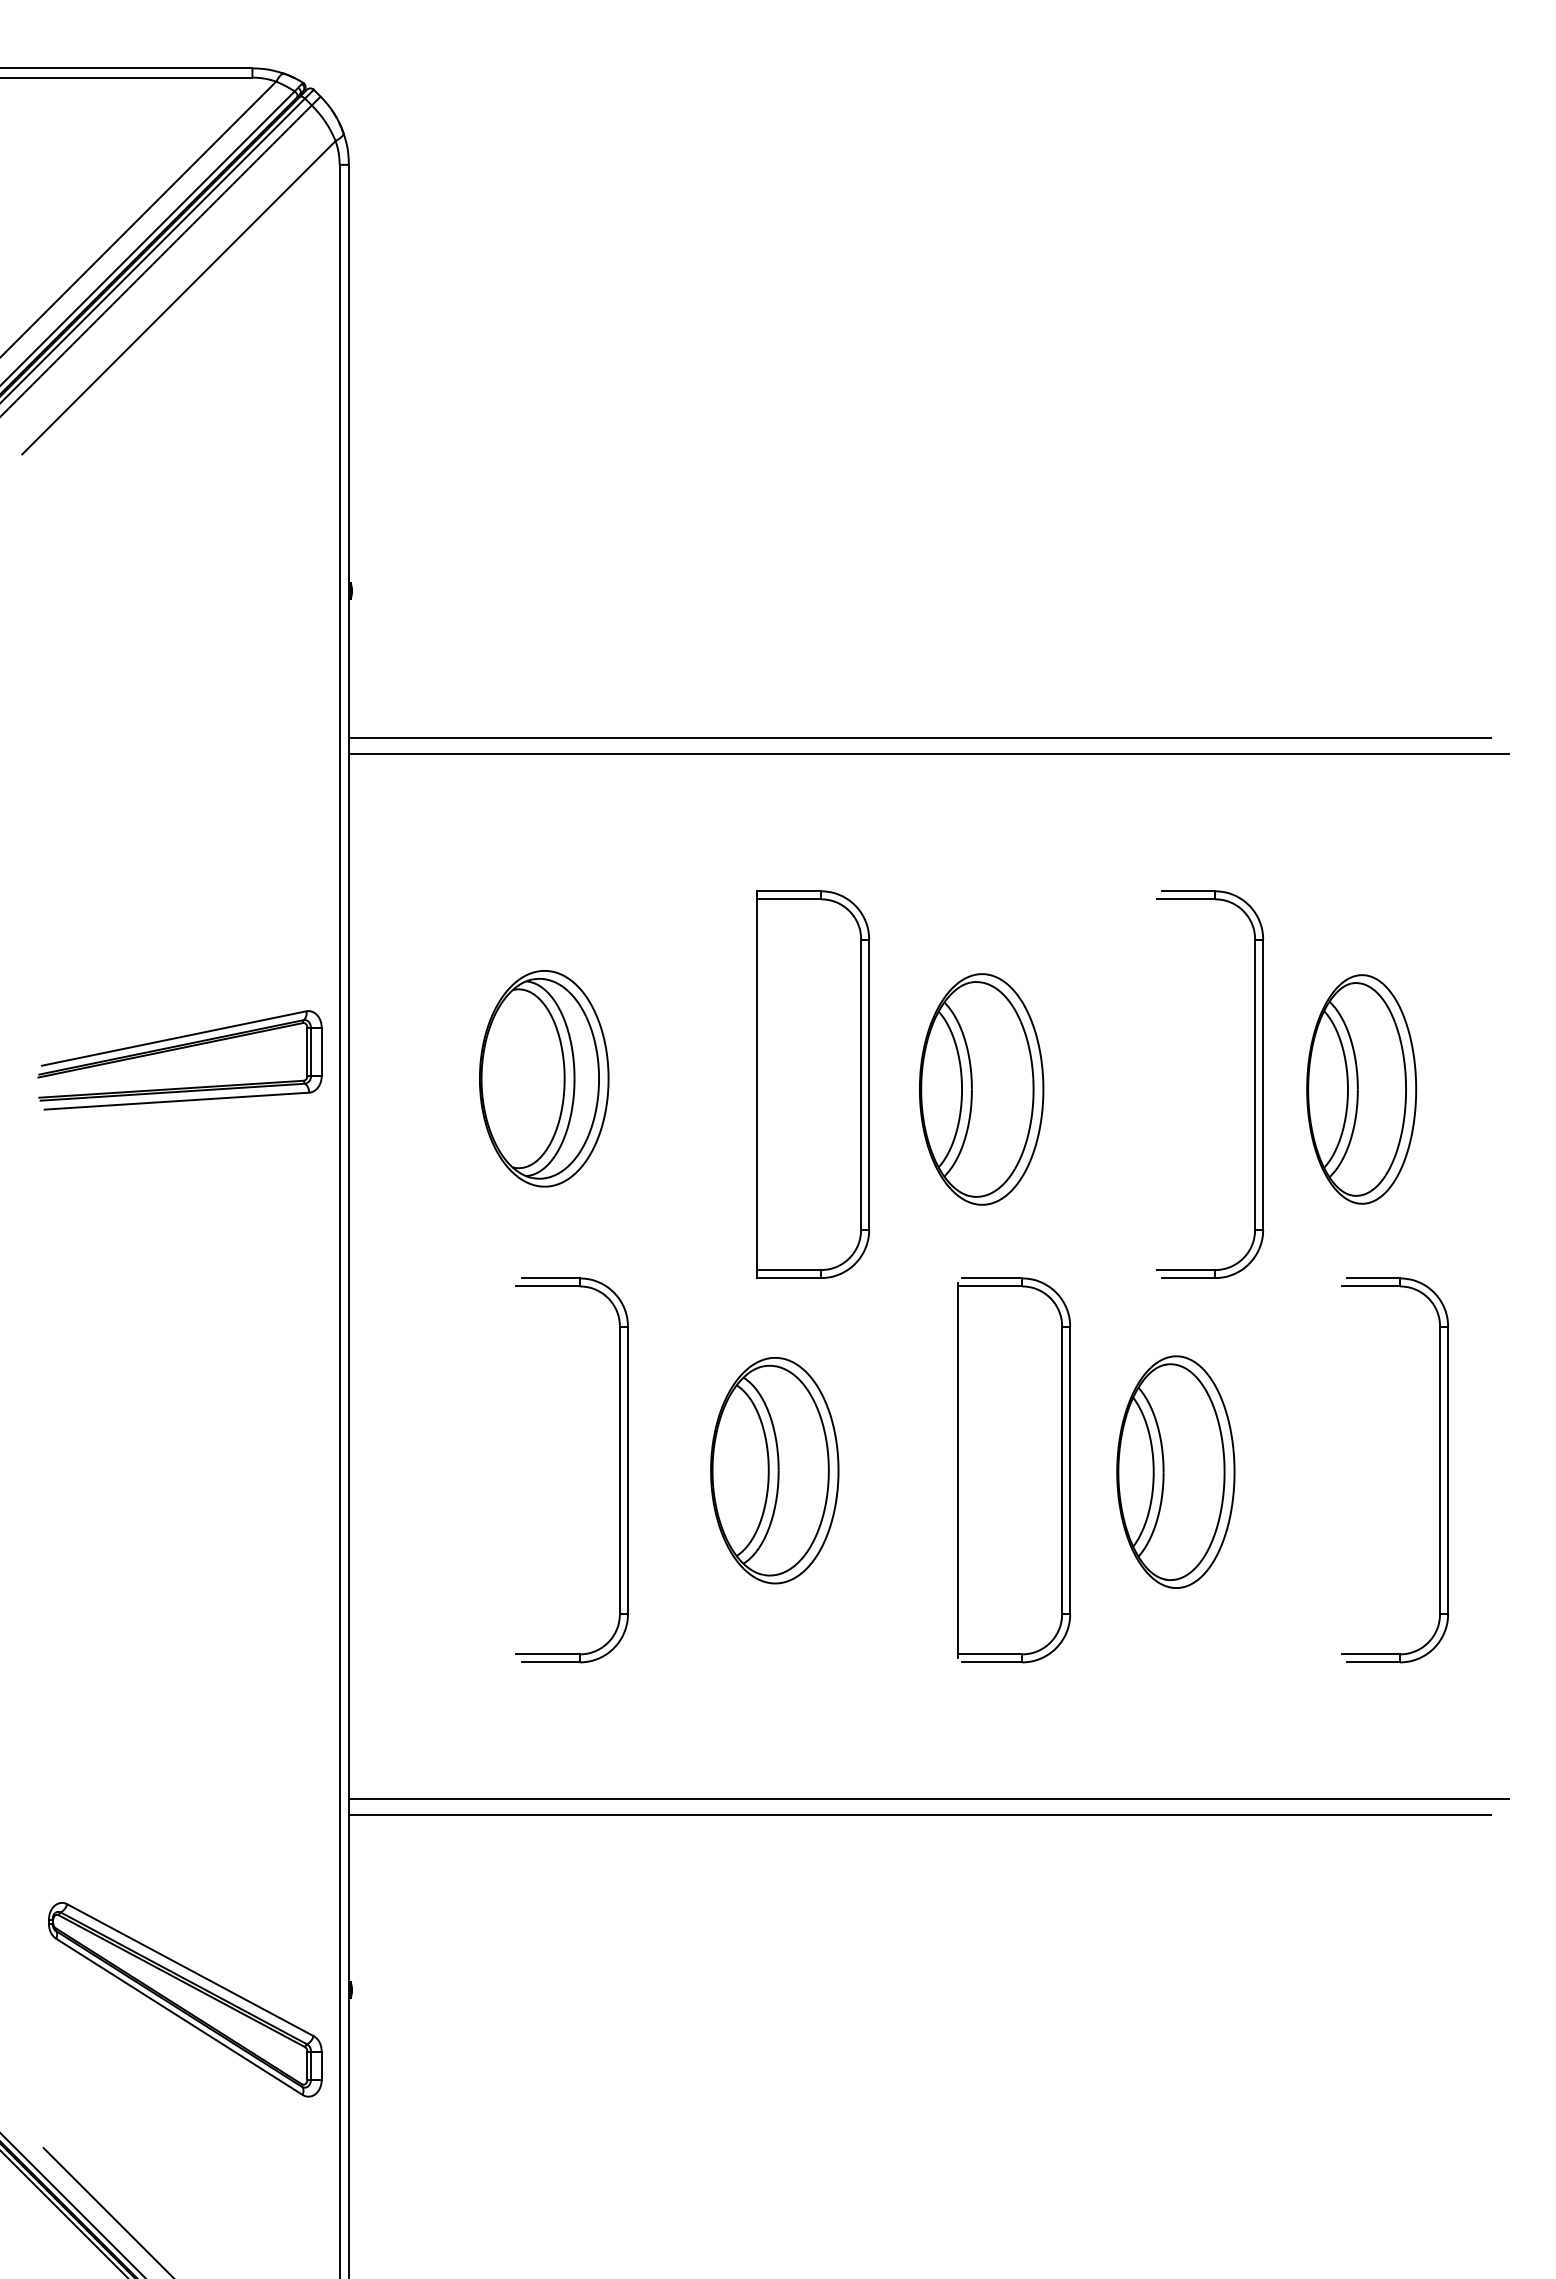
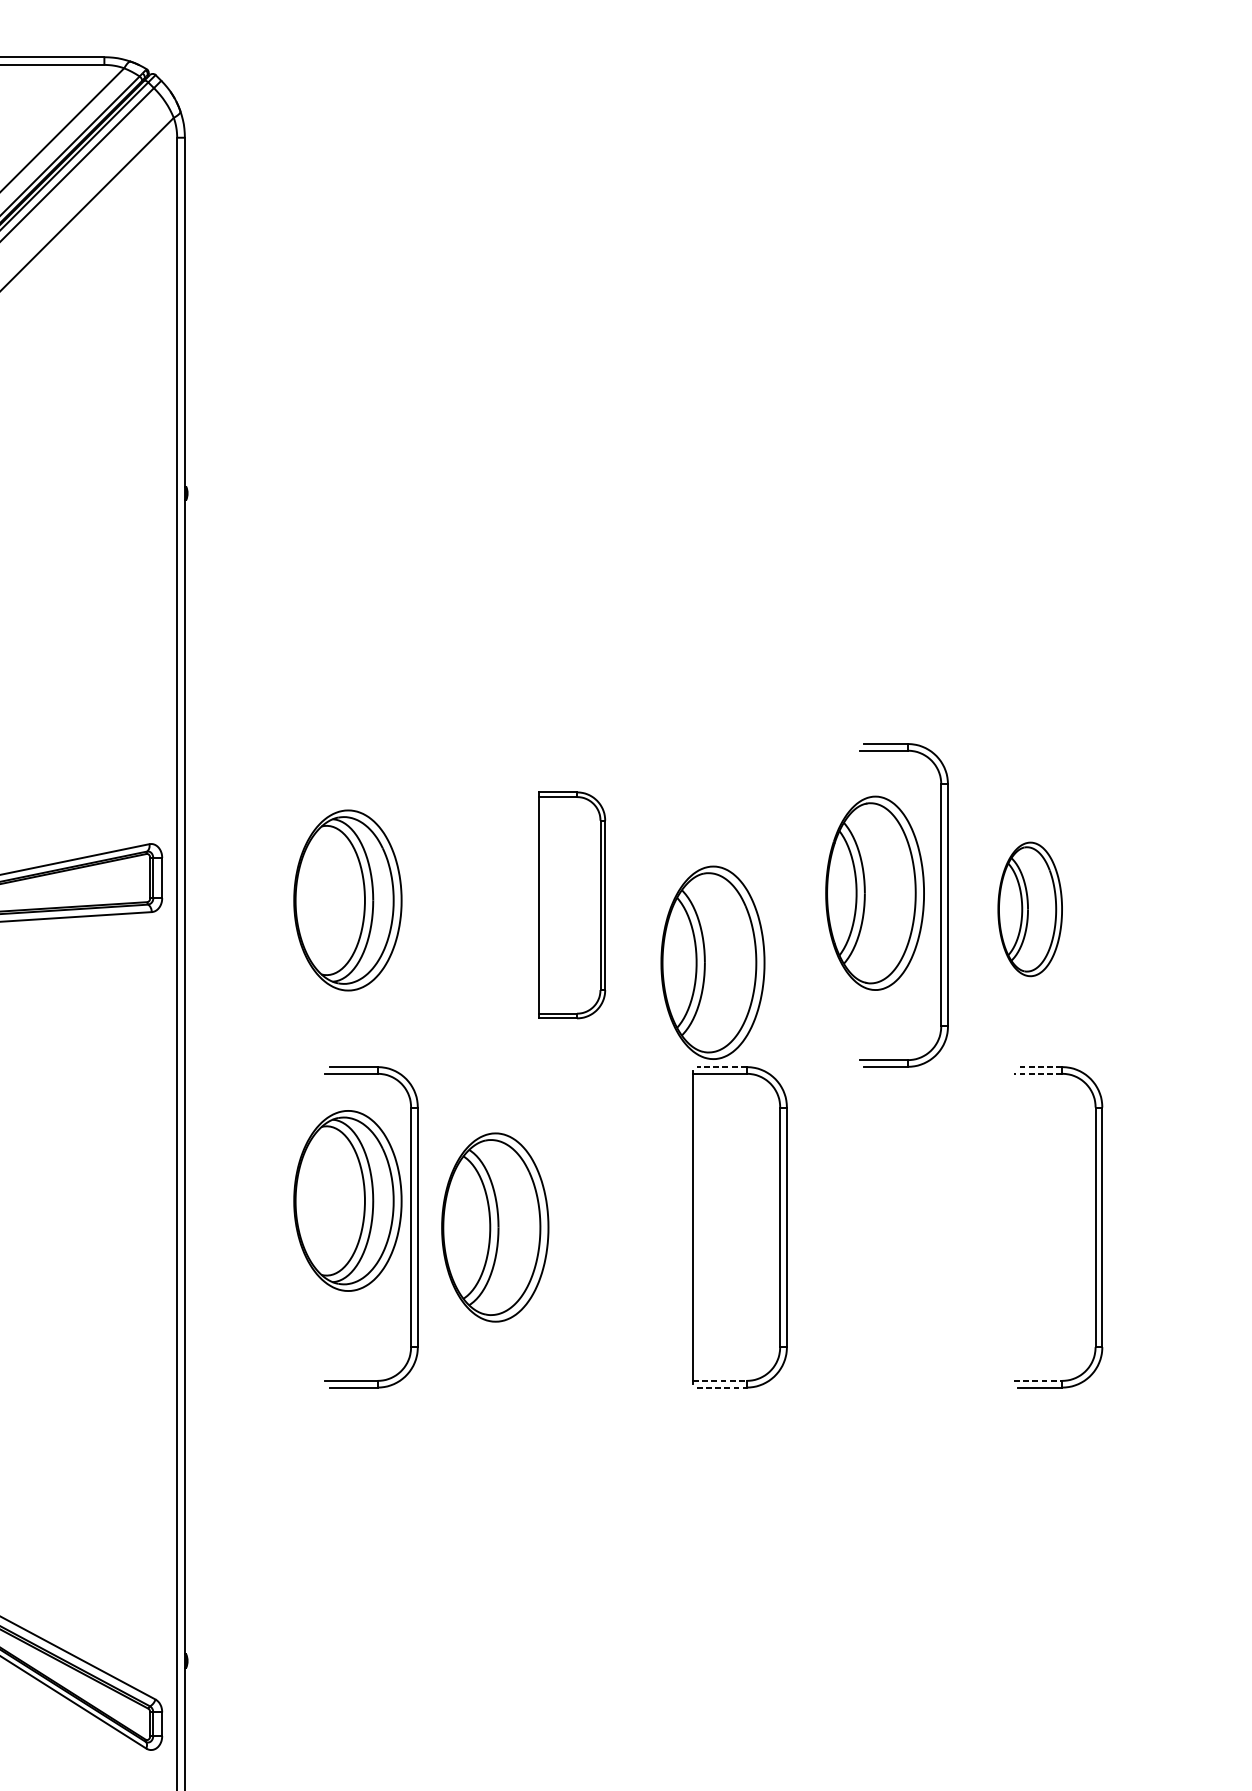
line: (919, 737) -> (661, 615), removed
line: (928, 753) -> (668, 629), removed
part: (813, 1084) -> (572, 905), size x0.7
part: (981, 1089) -> (712, 962), moved
part: (1361, 1089) -> (1030, 909), size x0.7
line: (992, 1278) -> (722, 1067), solid -> dashed
line: (1373, 1278) -> (1040, 1067), solid -> dashed
line: (1371, 1286) -> (1038, 1073), solid -> dashed
part: (544, 1438) -> (348, 1200), added
part: (774, 1470) -> (495, 1227), moved
part: (1175, 1471) -> (874, 892), moved
line: (990, 1654) -> (720, 1380), solid -> dashed
line: (1371, 1654) -> (1038, 1380), solid -> dashed
line: (992, 1662) -> (722, 1387), solid -> dashed
line: (928, 1799) -> (668, 1502), removed
line: (919, 1815) -> (661, 1515), removed

